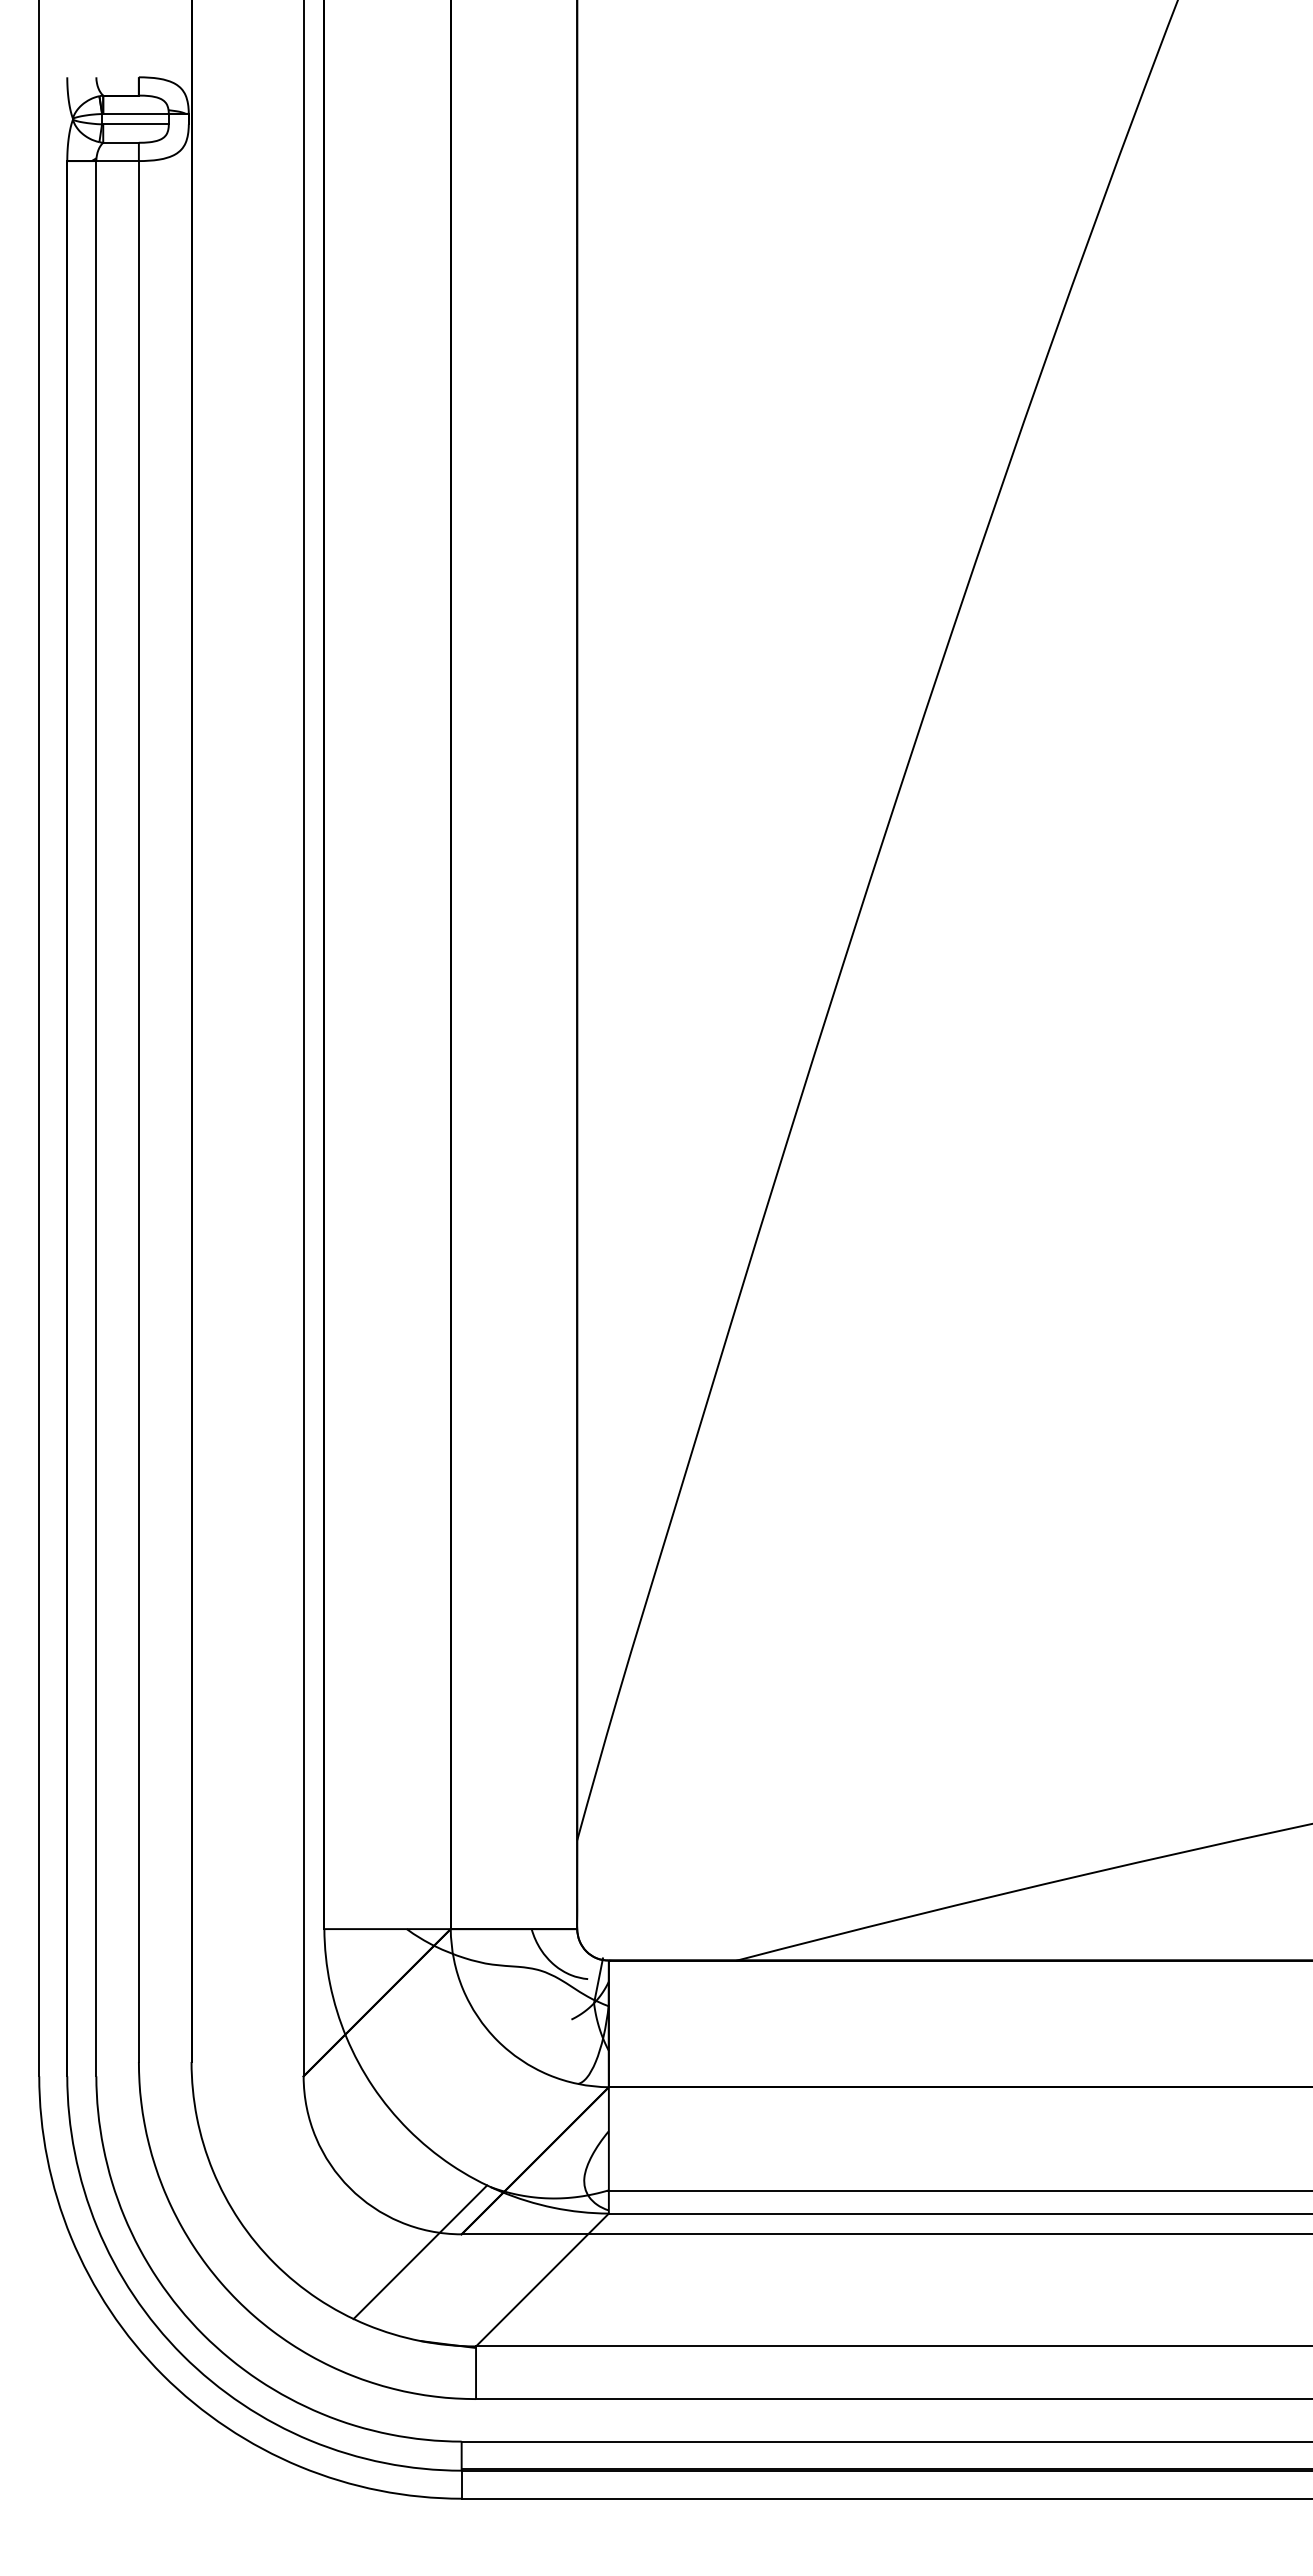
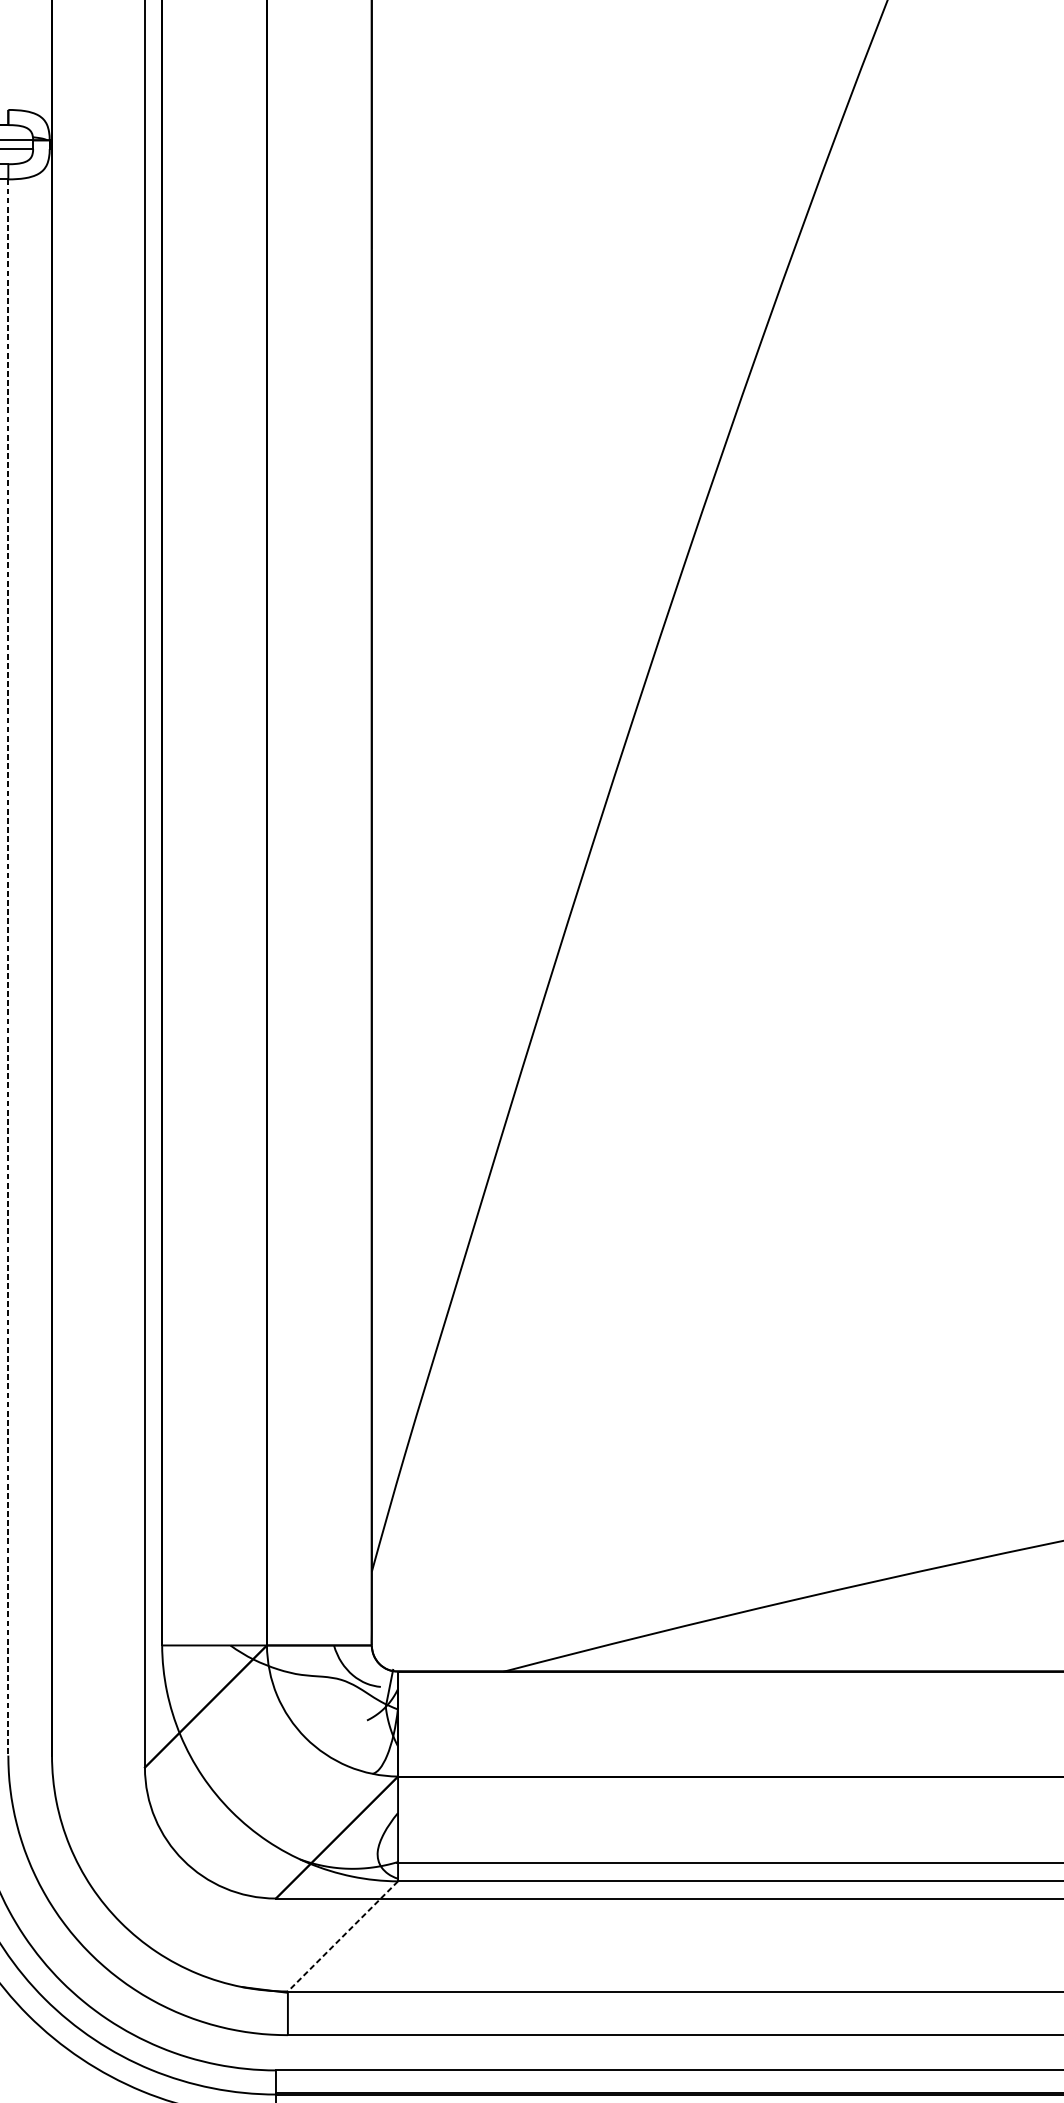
line: (138, 1112) -> (8, 968), solid -> dashed
line: (420, 2252) -> (241, 1913), removed
line: (542, 2280) -> (343, 1936), solid -> dashed

